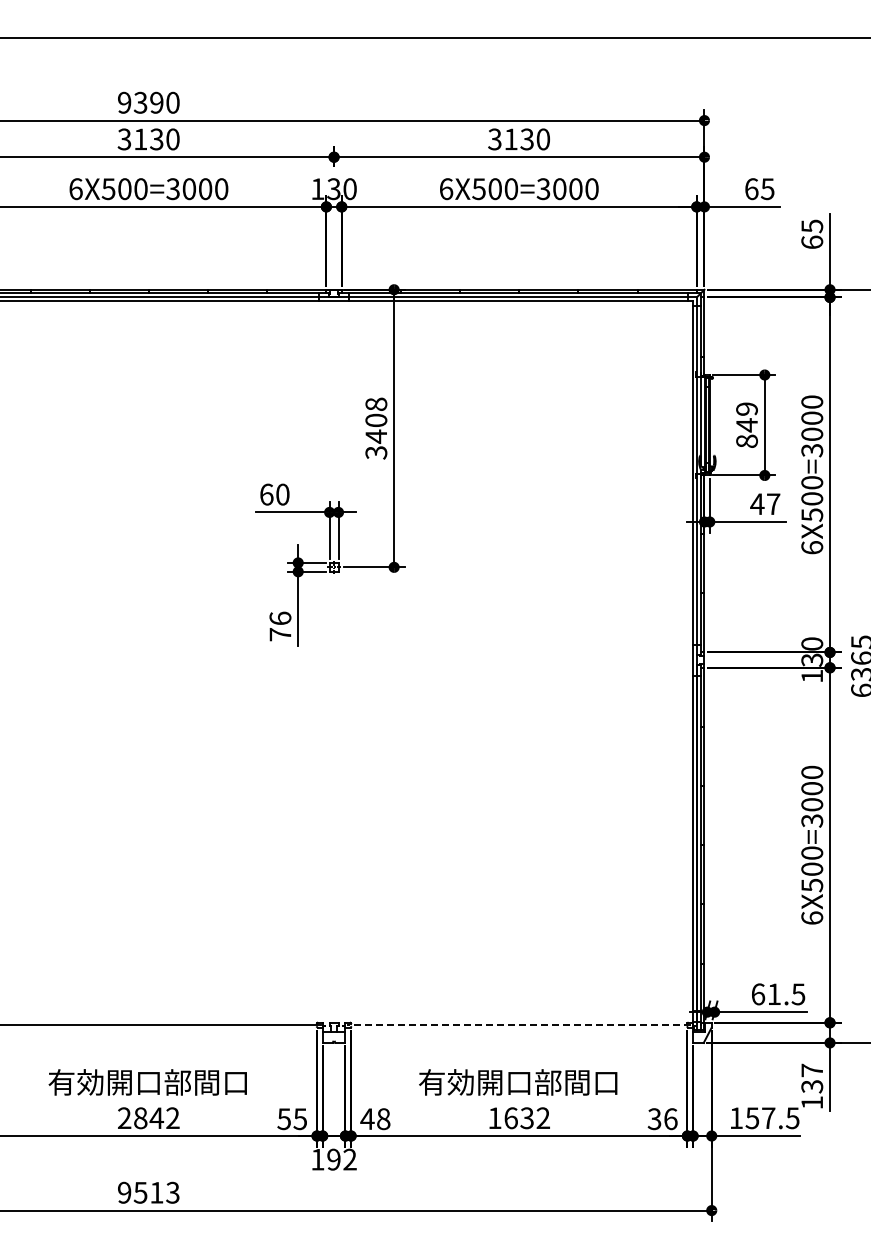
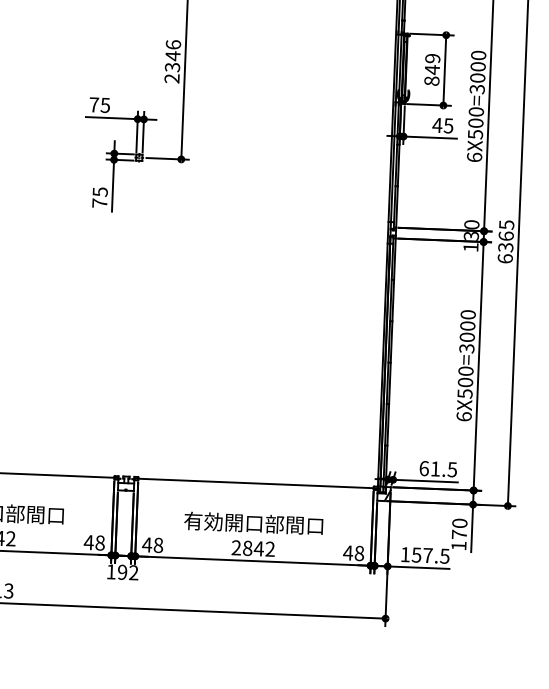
text: (376, 428) -> (172, 61), 3408 -> 2346
text: (274, 494) -> (99, 105), 60 -> 75
text: (773, 504) -> (448, 126), 47 -> 45
text: (280, 618) -> (100, 192), 76 -> 75
line: (518, 1025) -> (255, 483), dashed -> solid
text: (812, 1078) -> (459, 529), 137 -> 170
text: (511, 1118) -> (247, 548), 1632 -> 2842
text: (292, 1119) -> (94, 543), 55 -> 48
text: (662, 1119) -> (353, 553), 36 -> 48

